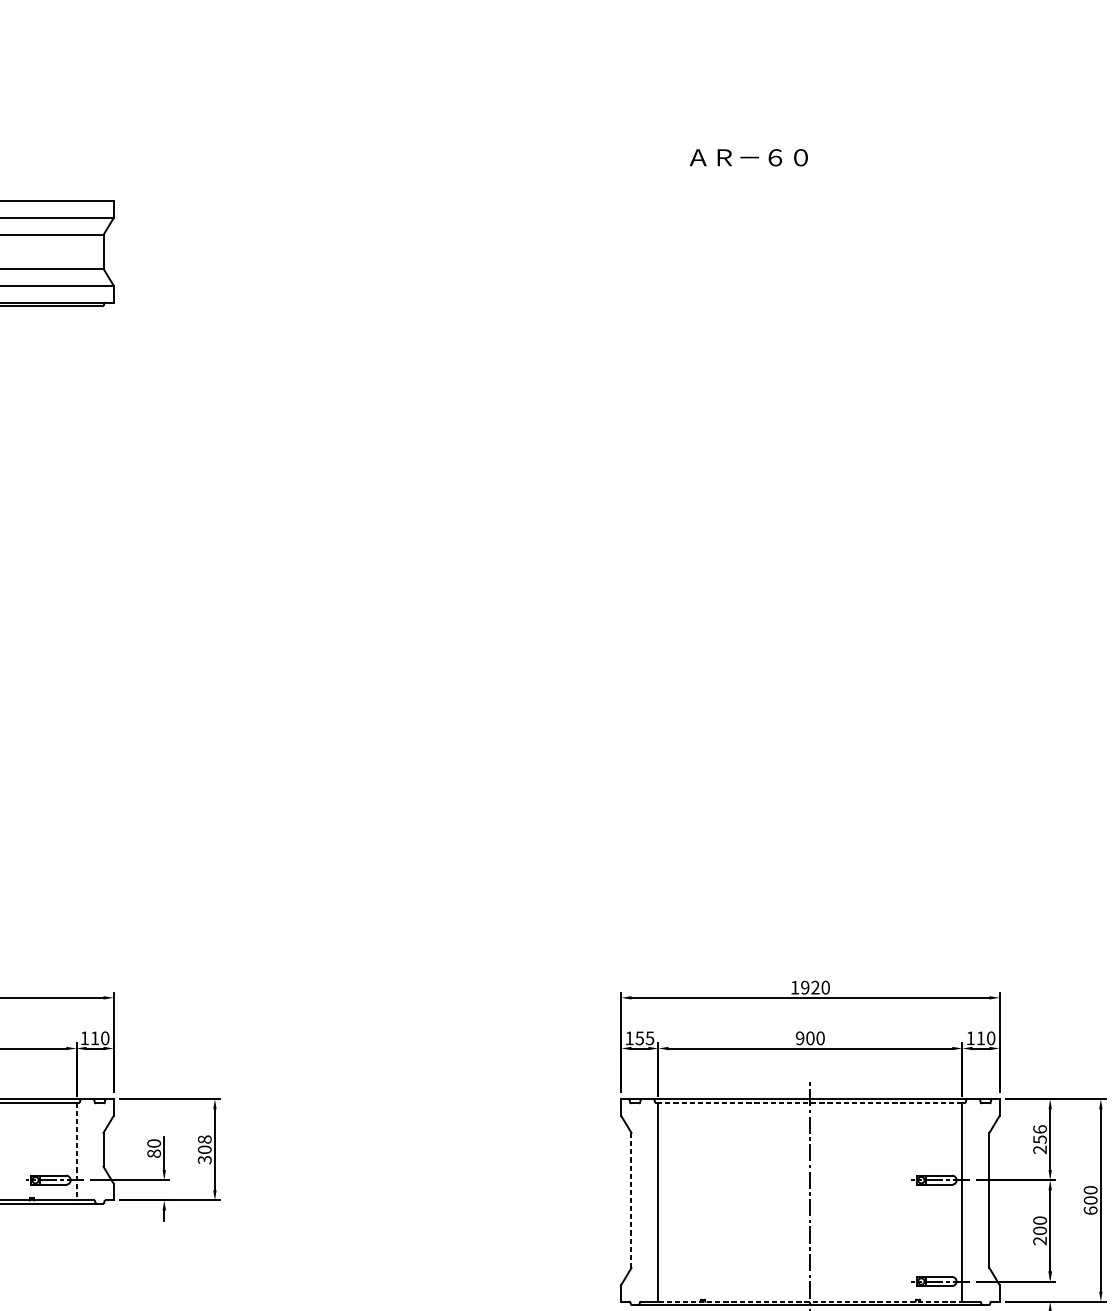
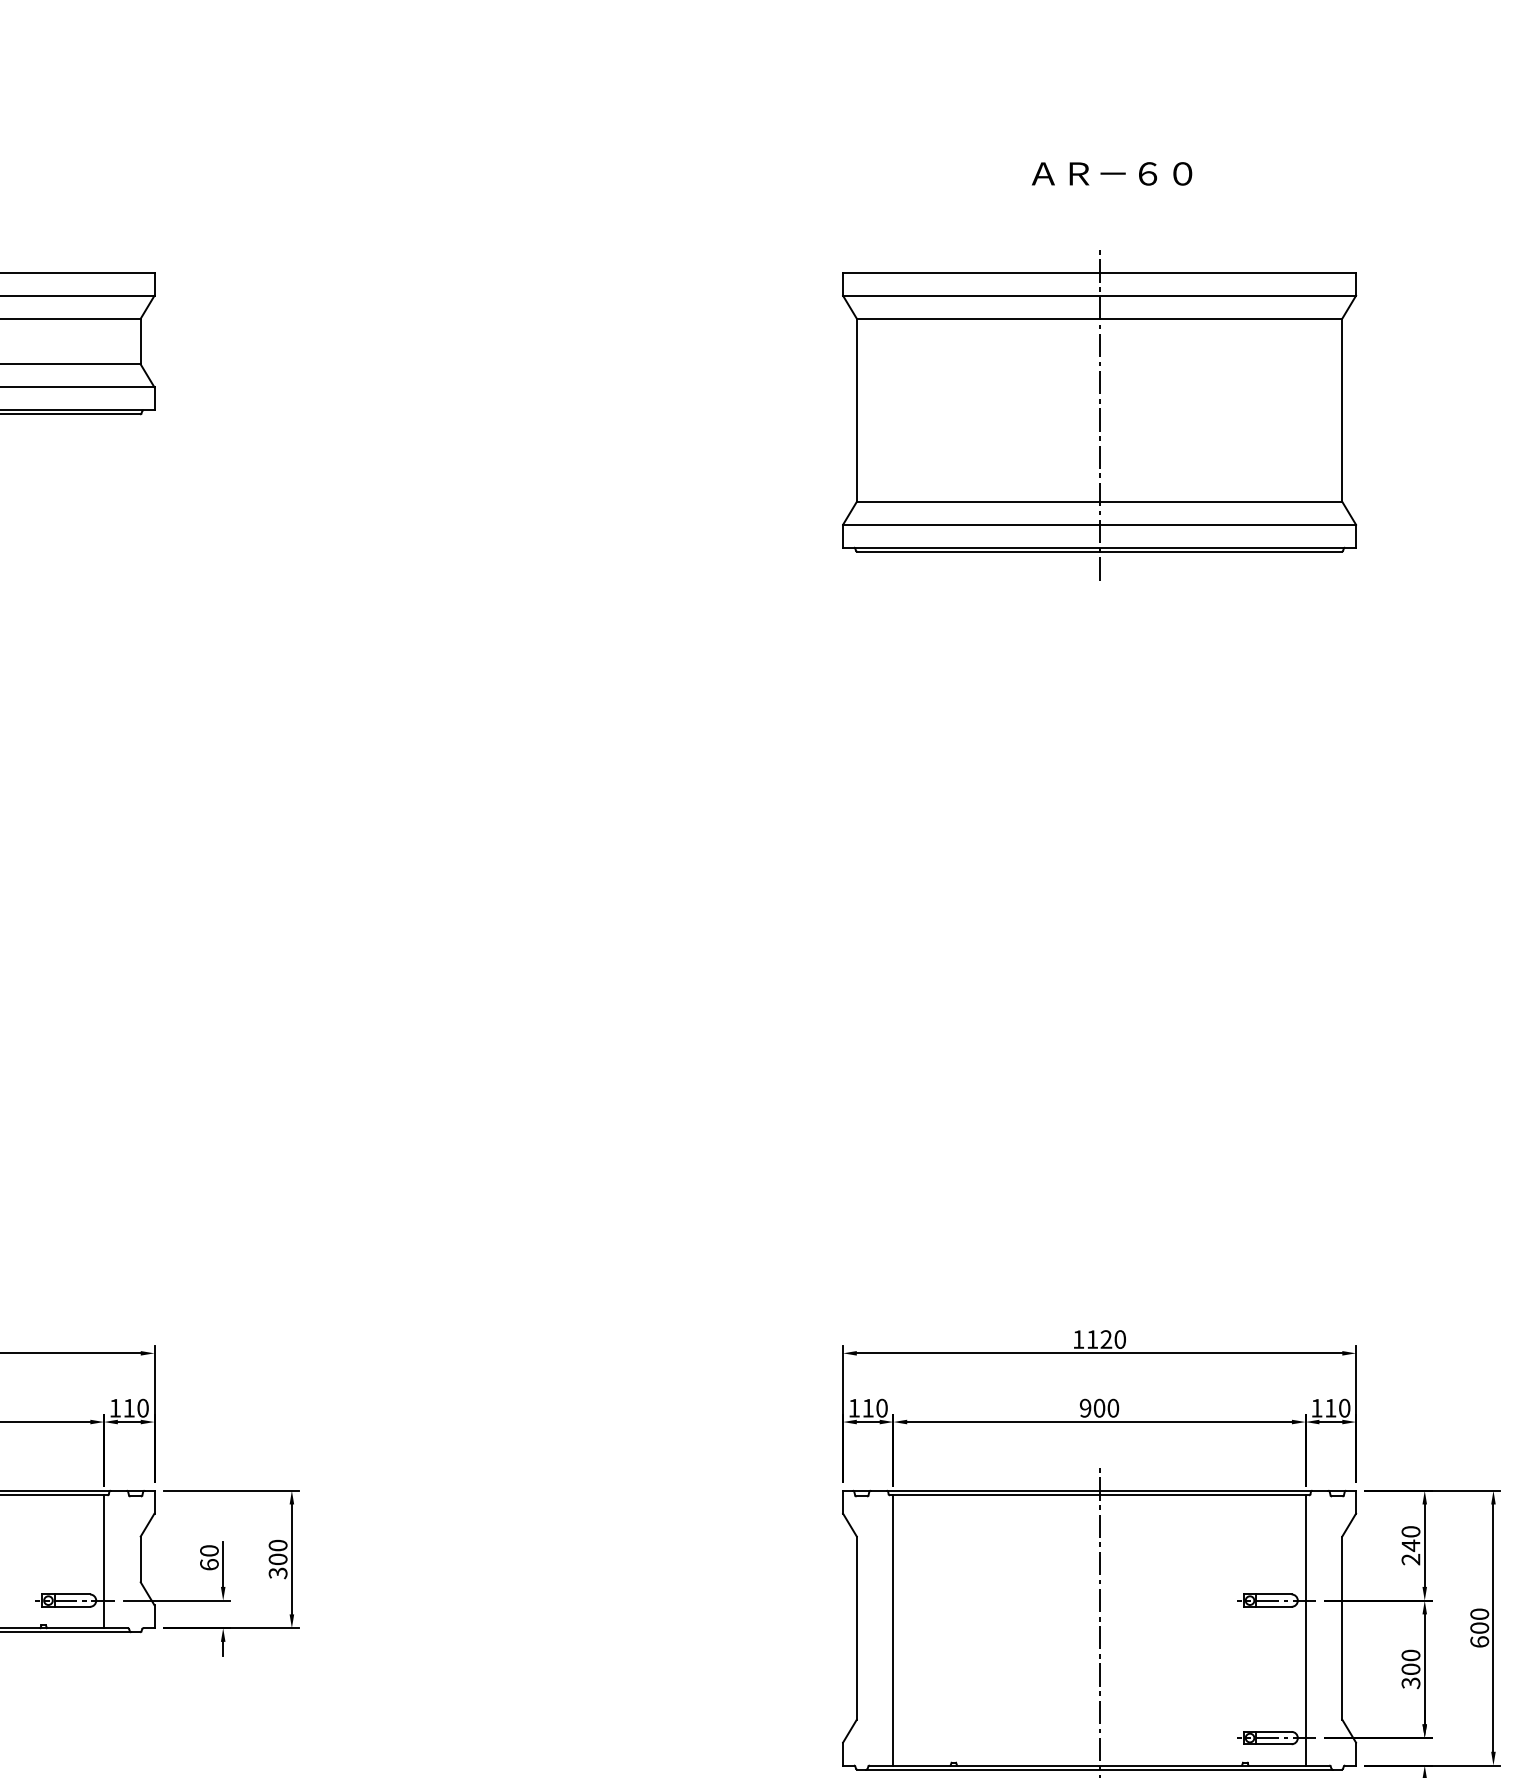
text: (749, 157) -> (1112, 173), moved
part: (810, 306) -> (1099, 415), added
text: (805, 987) -> (1092, 1339), 1920 -> 1120
text: (644, 1037) -> (874, 1407), 155 -> 110
line: (810, 1102) -> (1099, 1495), dashed -> solid
text: (1039, 1135) -> (1410, 1539), 256 -> 240
text: (205, 1139) -> (278, 1545), 308 -> 300
line: (76, 1152) -> (104, 1562), dashed -> solid
text: (154, 1153) -> (209, 1564), 80 -> 60
line: (631, 1200) -> (856, 1628), dashed -> solid
text: (1040, 1241) -> (1411, 1683), 200 -> 300
line: (811, 1301) -> (1100, 1765), dashed -> solid

